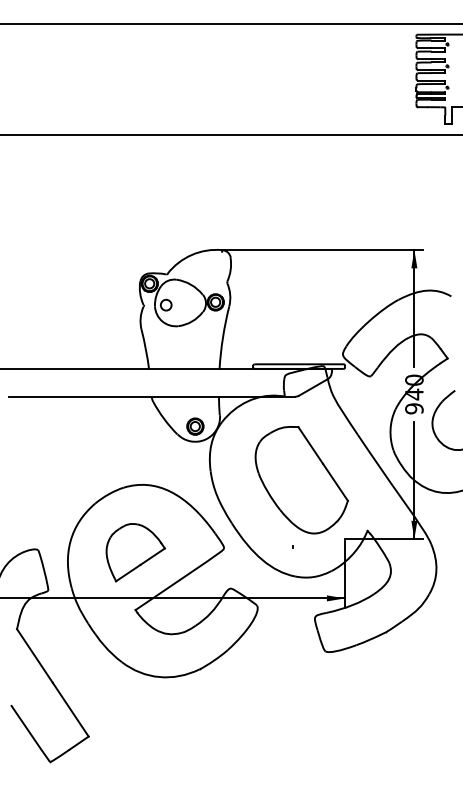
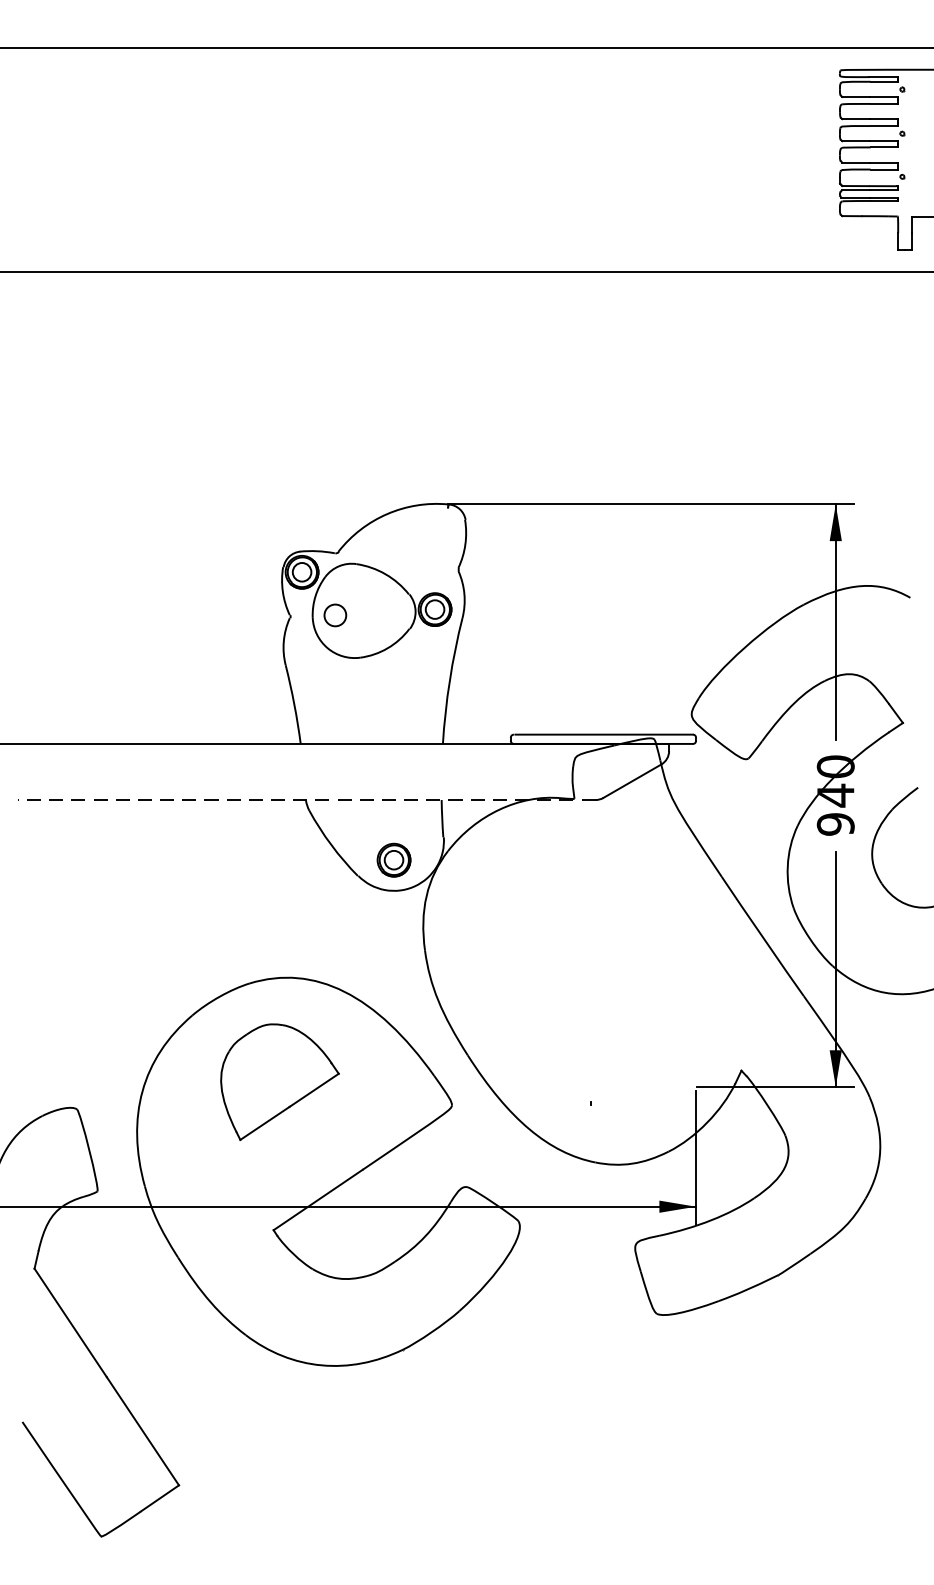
line: (151, 396) -> (305, 799), solid -> dashed
part: (301, 480) -> (608, 968), removed
part: (135, 552) -> (279, 1081), moved

